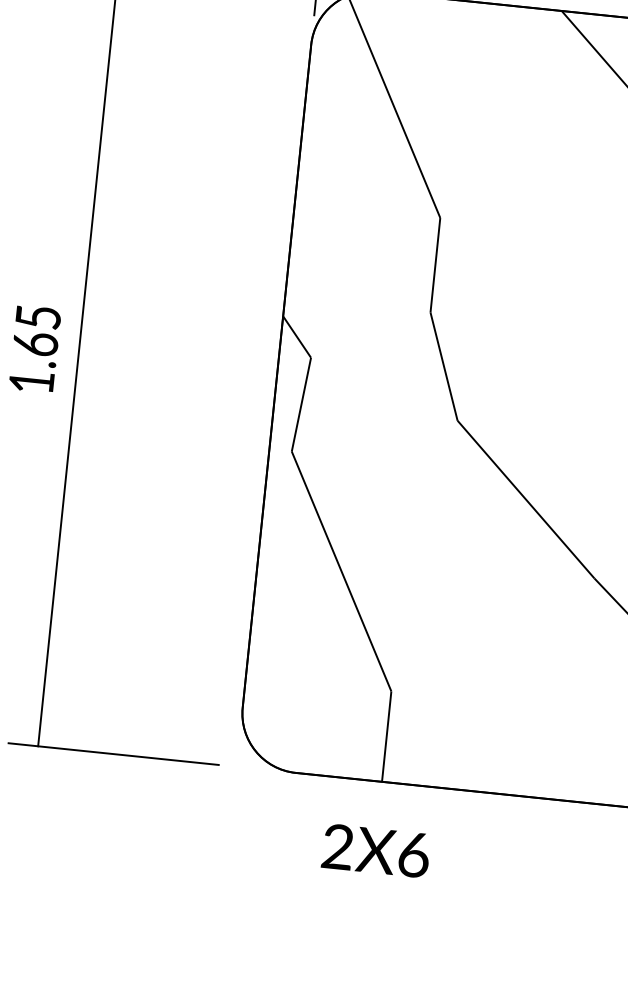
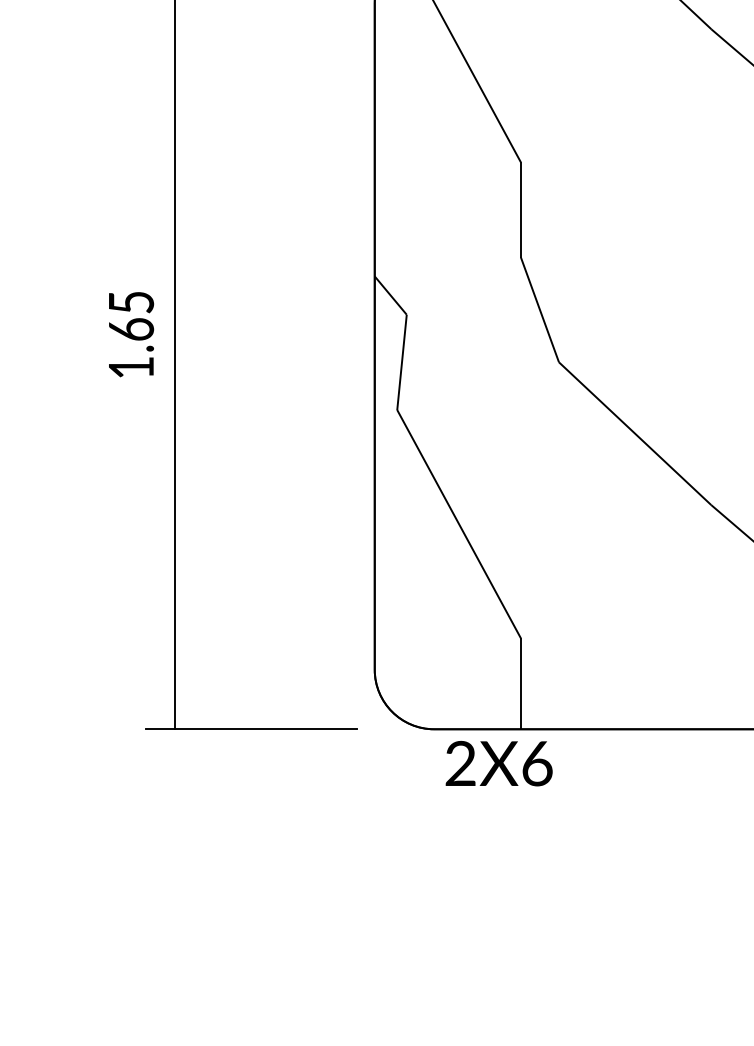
text: (375, 850) -> (498, 763), moved

